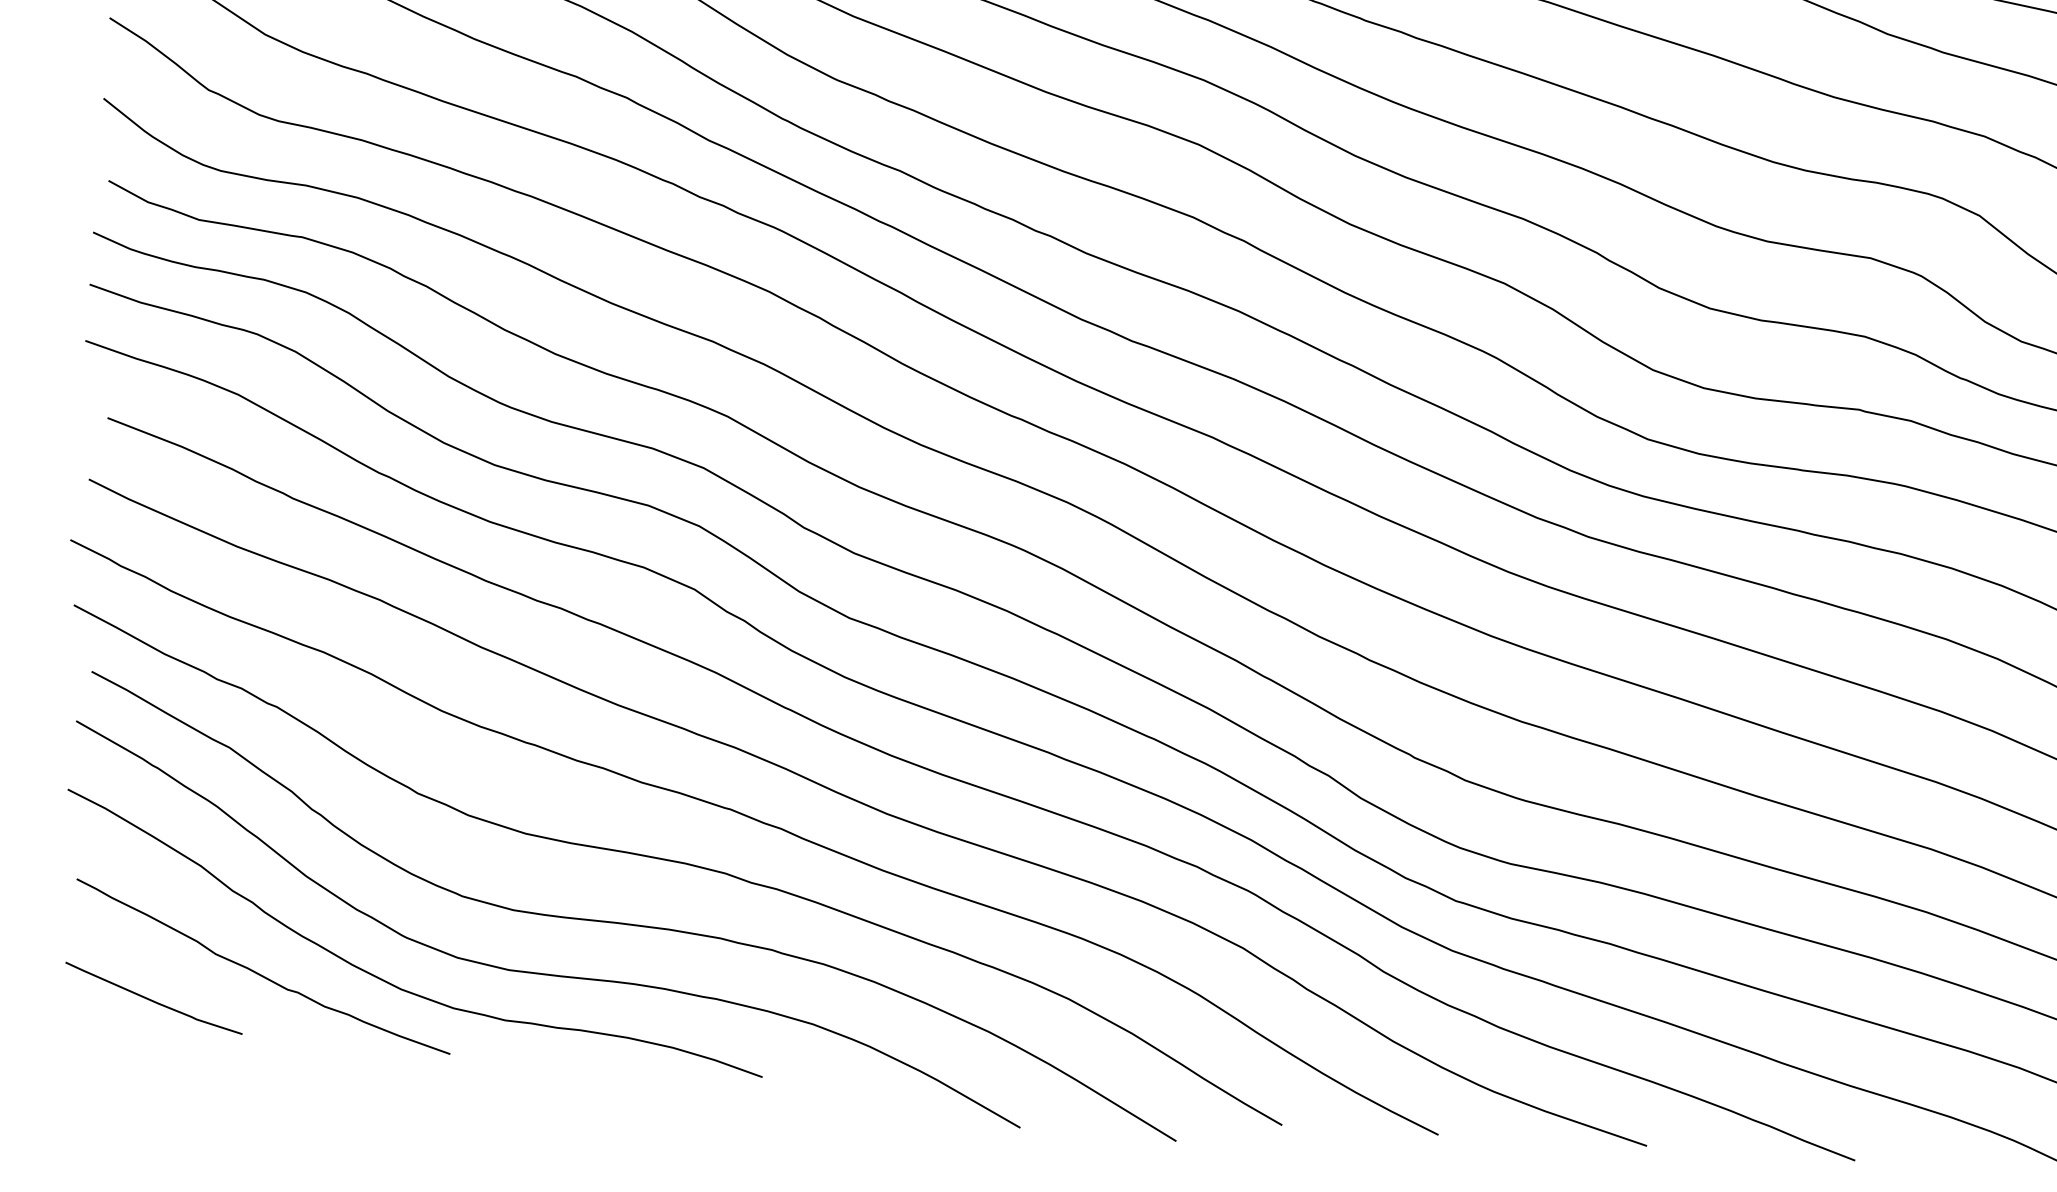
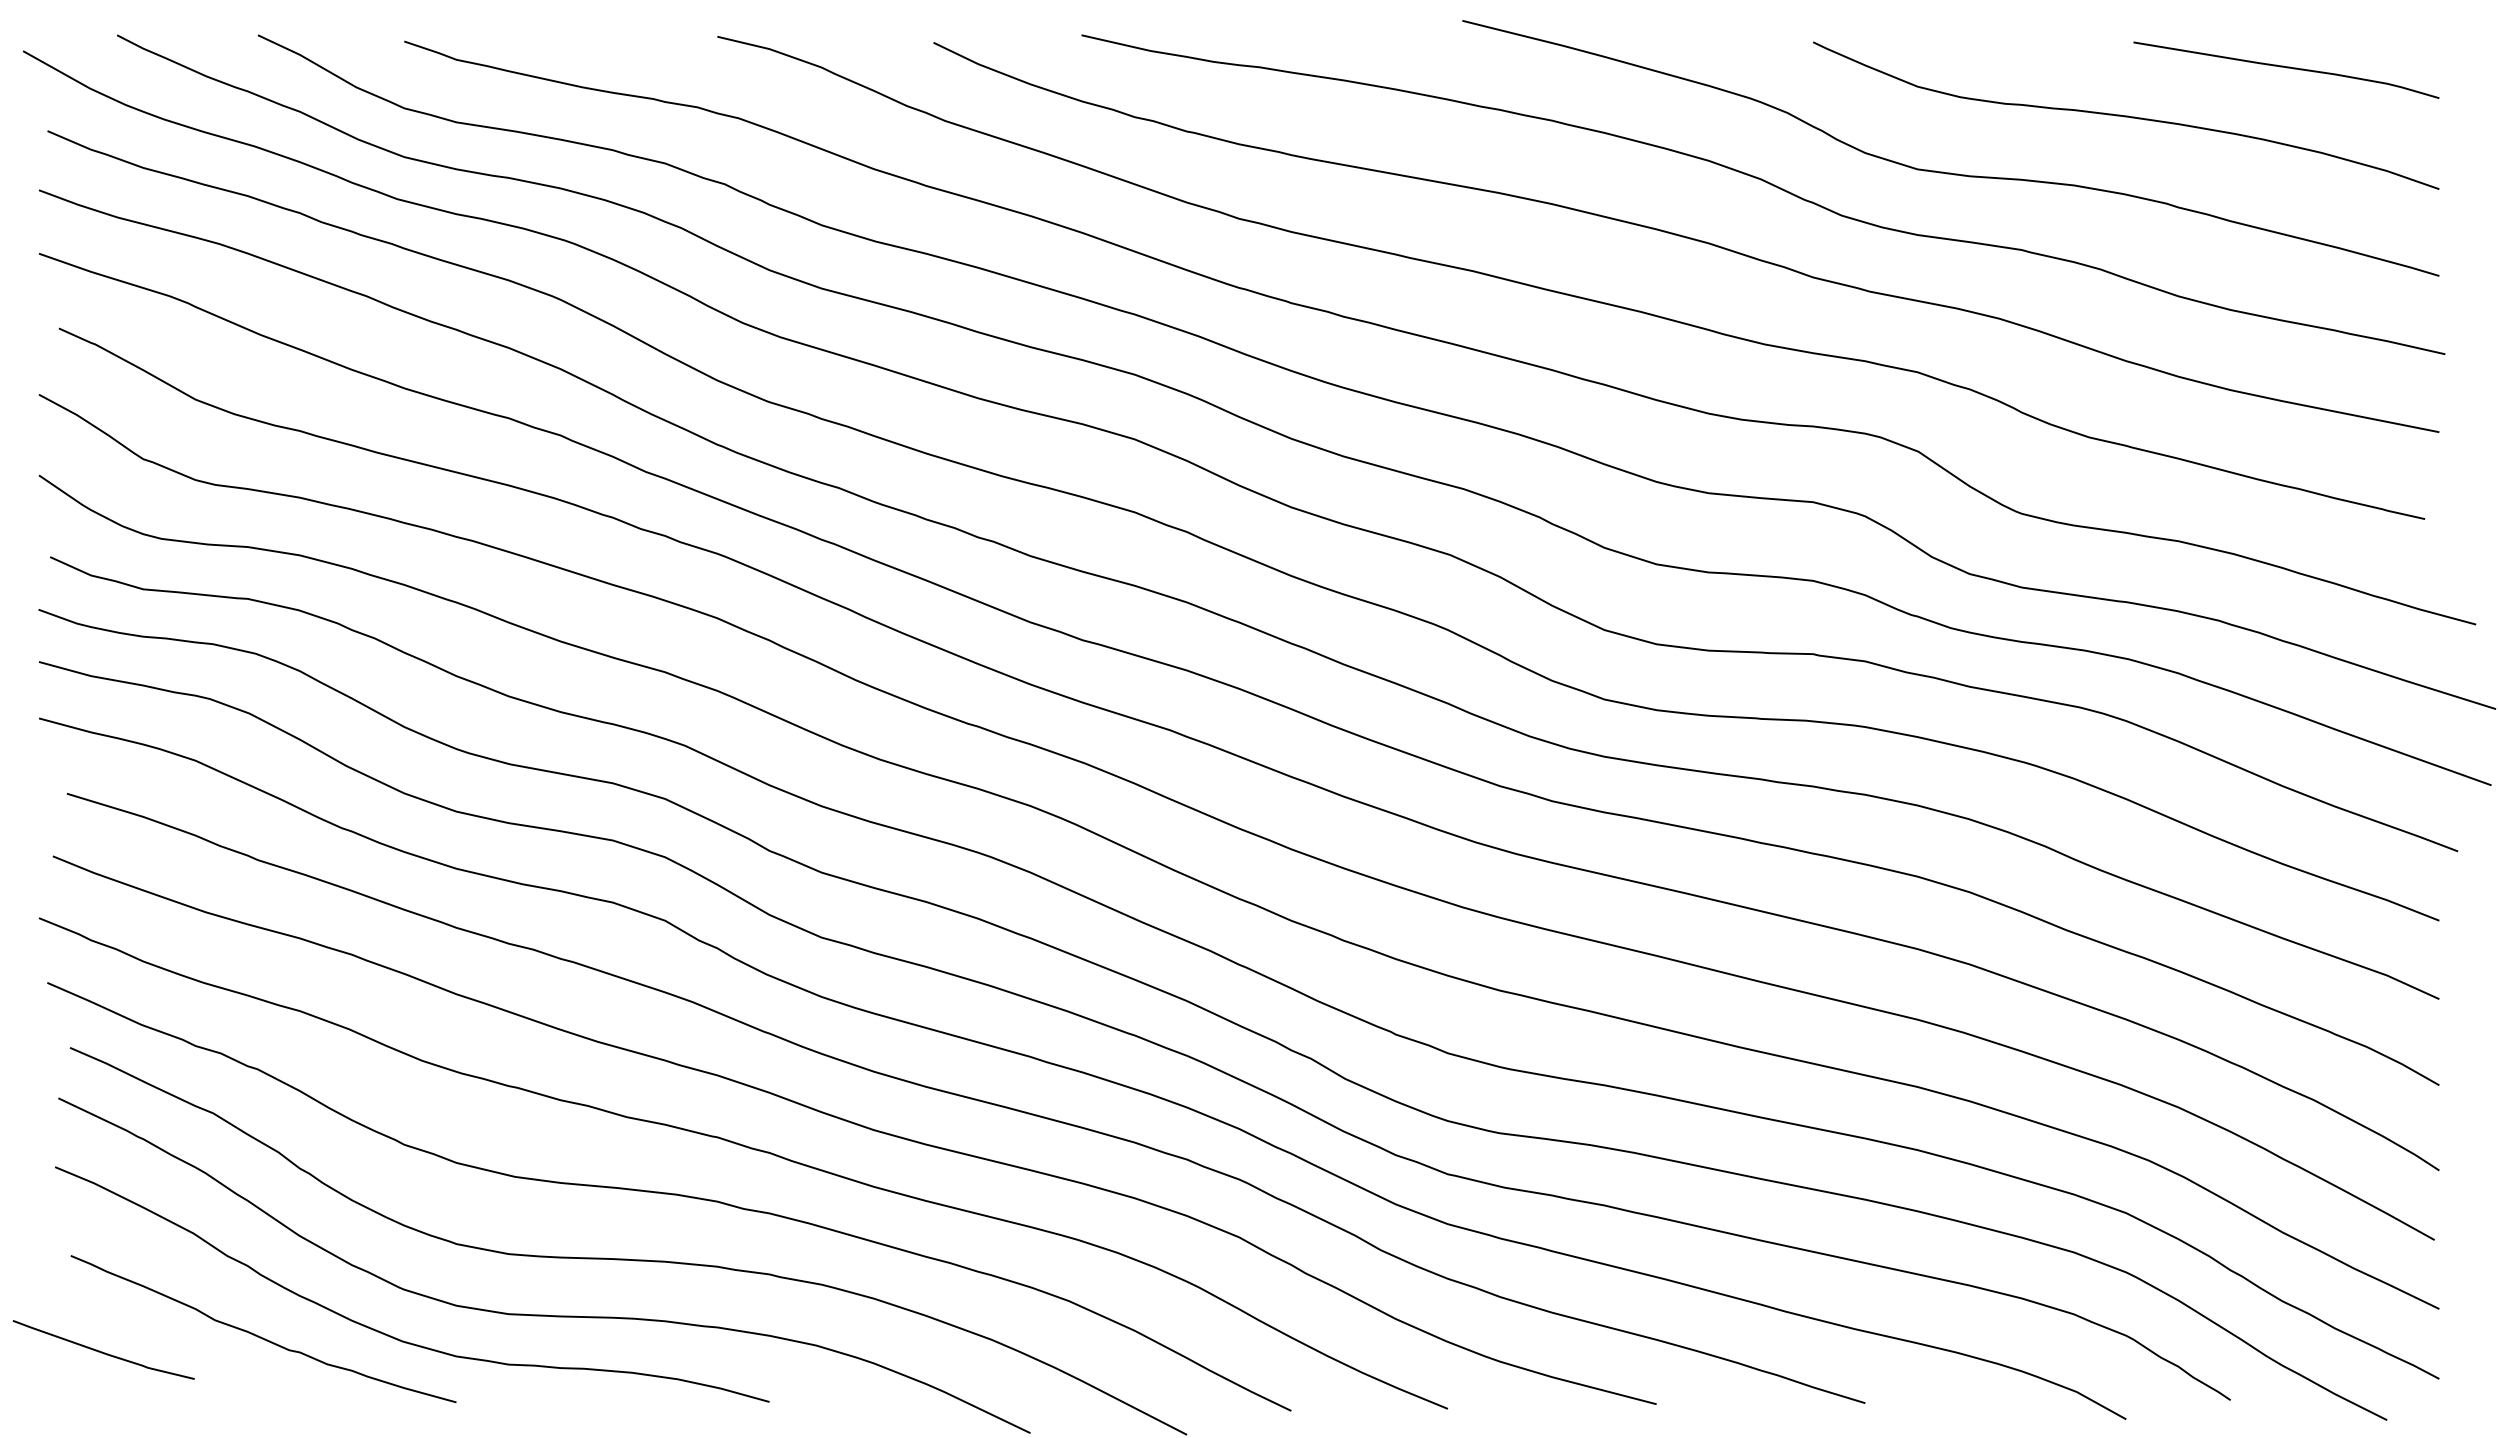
curve: (152, 999) -> (102, 1351), moved

